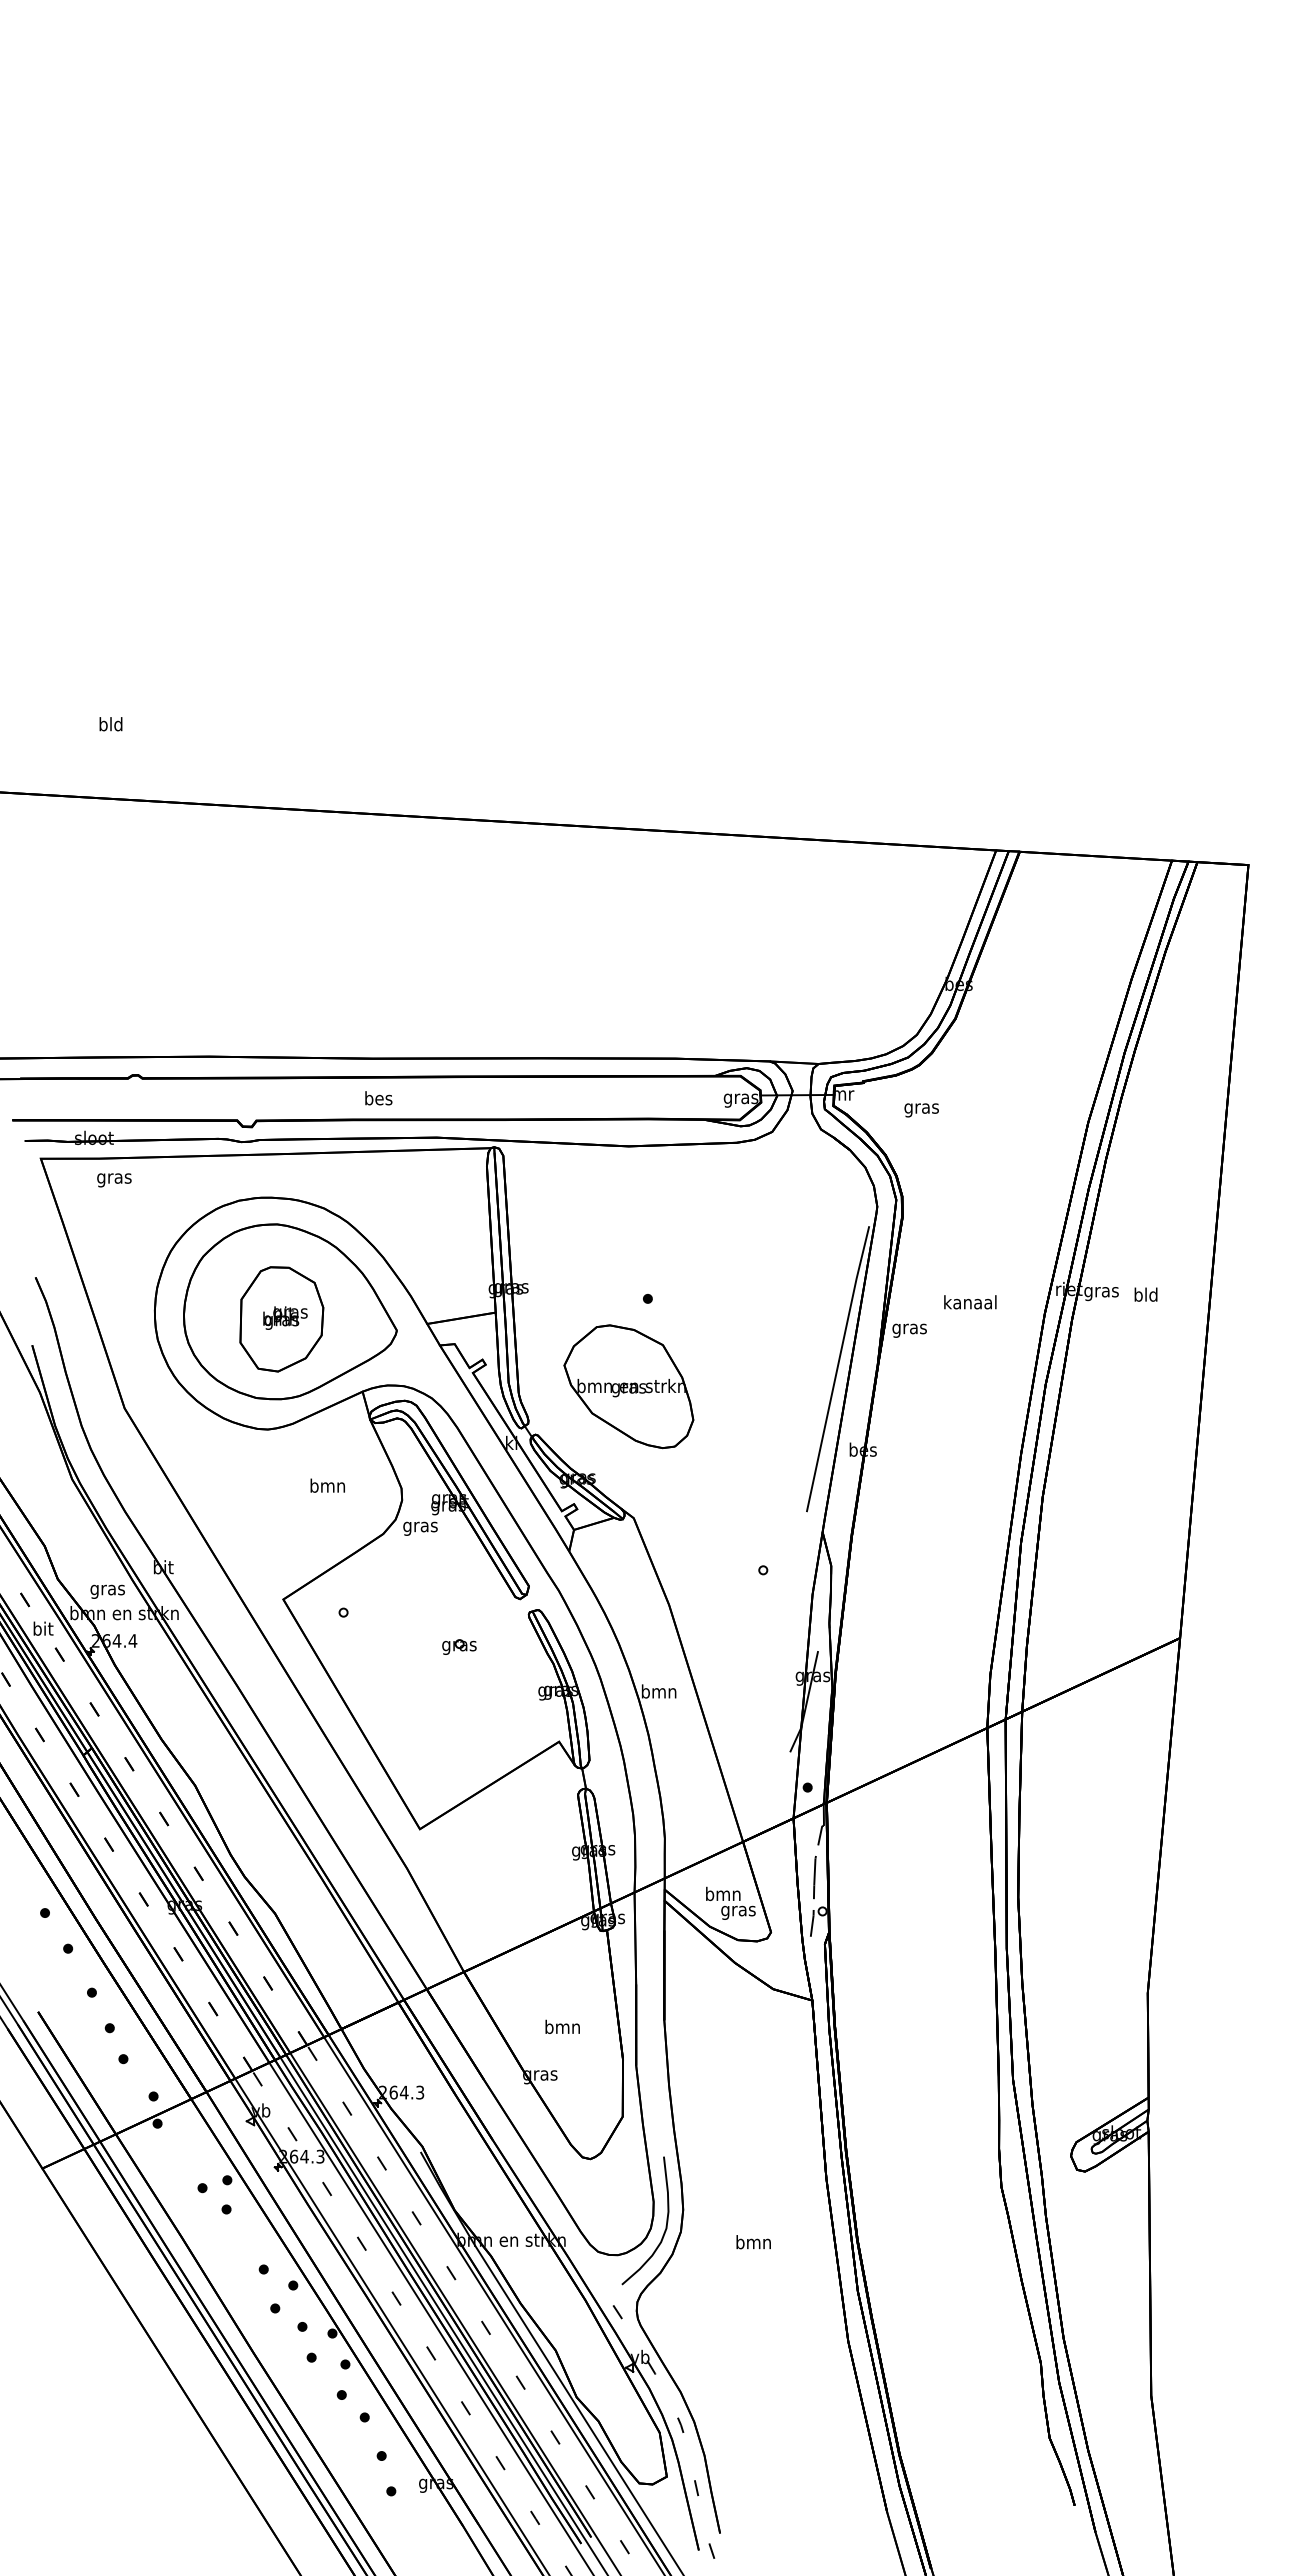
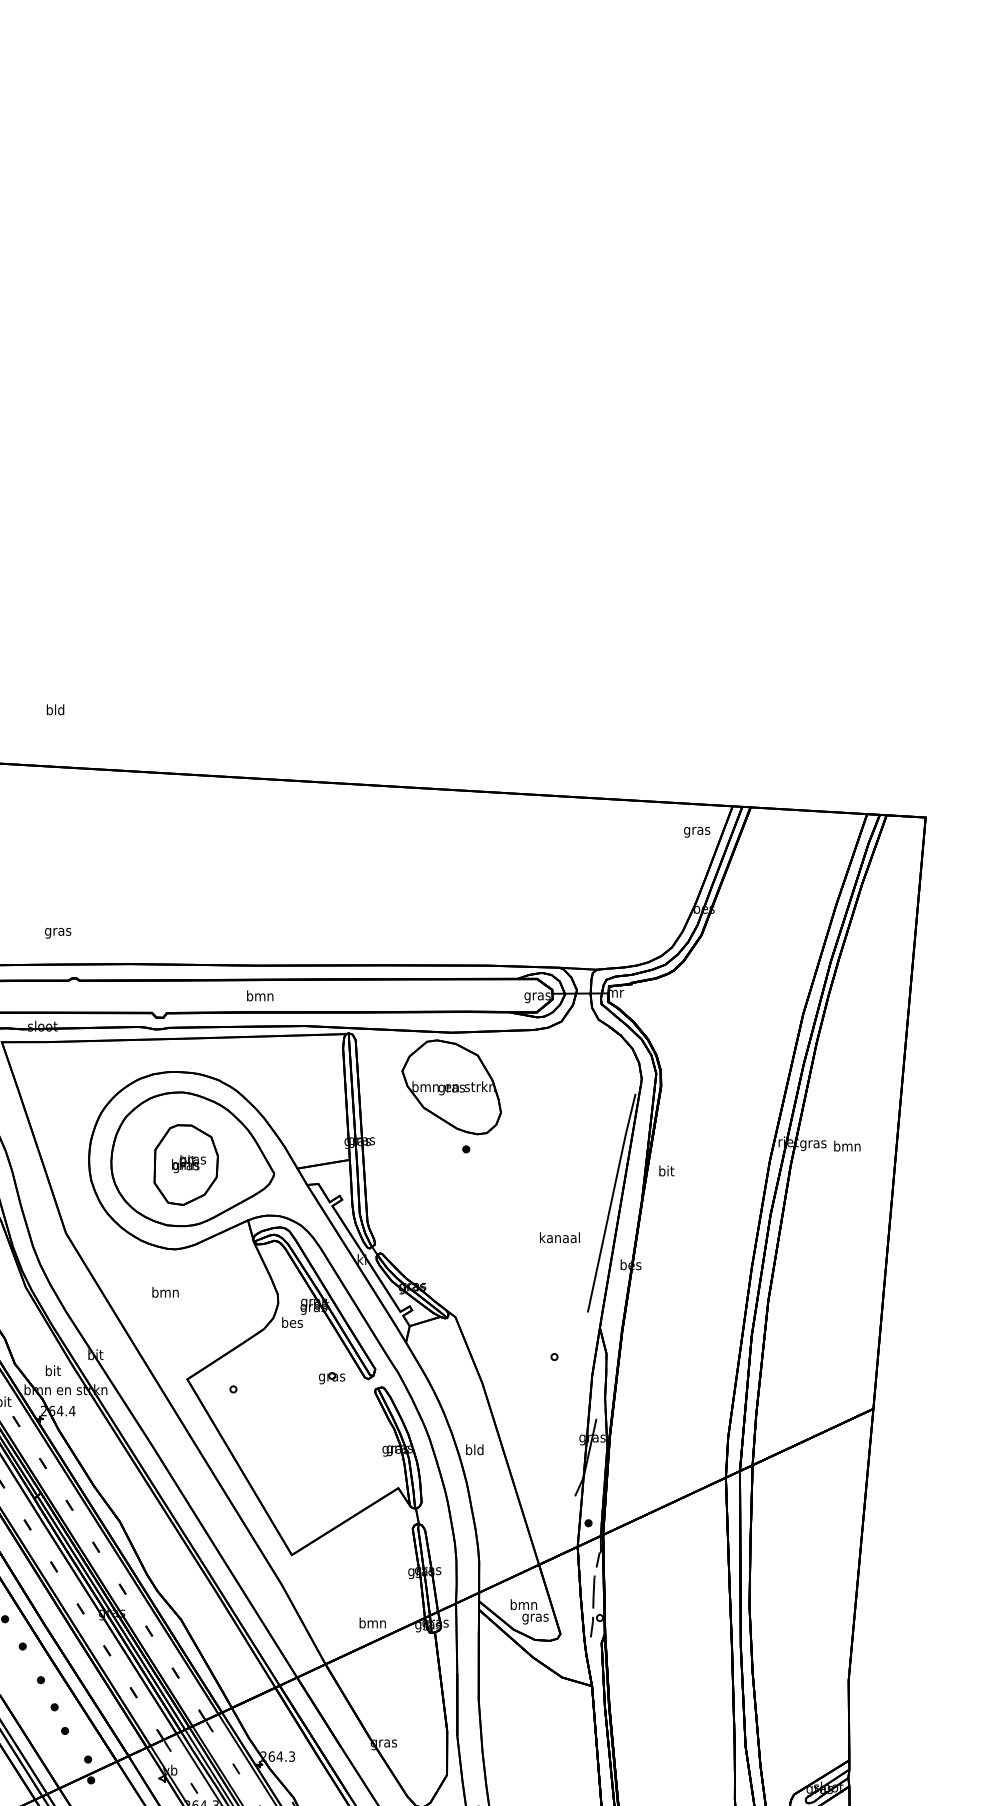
text: (378, 1098) -> (260, 996), bes -> bmn
text: (921, 1110) -> (696, 832), moved
text: (114, 1180) -> (58, 933), moved
text: (1145, 1294) -> (846, 1146), bld -> bmn
text: (970, 1302) -> (560, 1237), moved
text: (909, 1328) -> (666, 1172), gras -> bit
part: (628, 1386) -> (451, 1087), moved
text: (327, 1485) -> (165, 1292), moved
text: (420, 1526) -> (292, 1323), gras -> bes
text: (107, 1589) -> (52, 1371), gras -> bit
part: (459, 1646) -> (332, 1377), moved
text: (658, 1691) -> (474, 1449), bmn -> bld
text: (562, 2026) -> (372, 1622), moved

